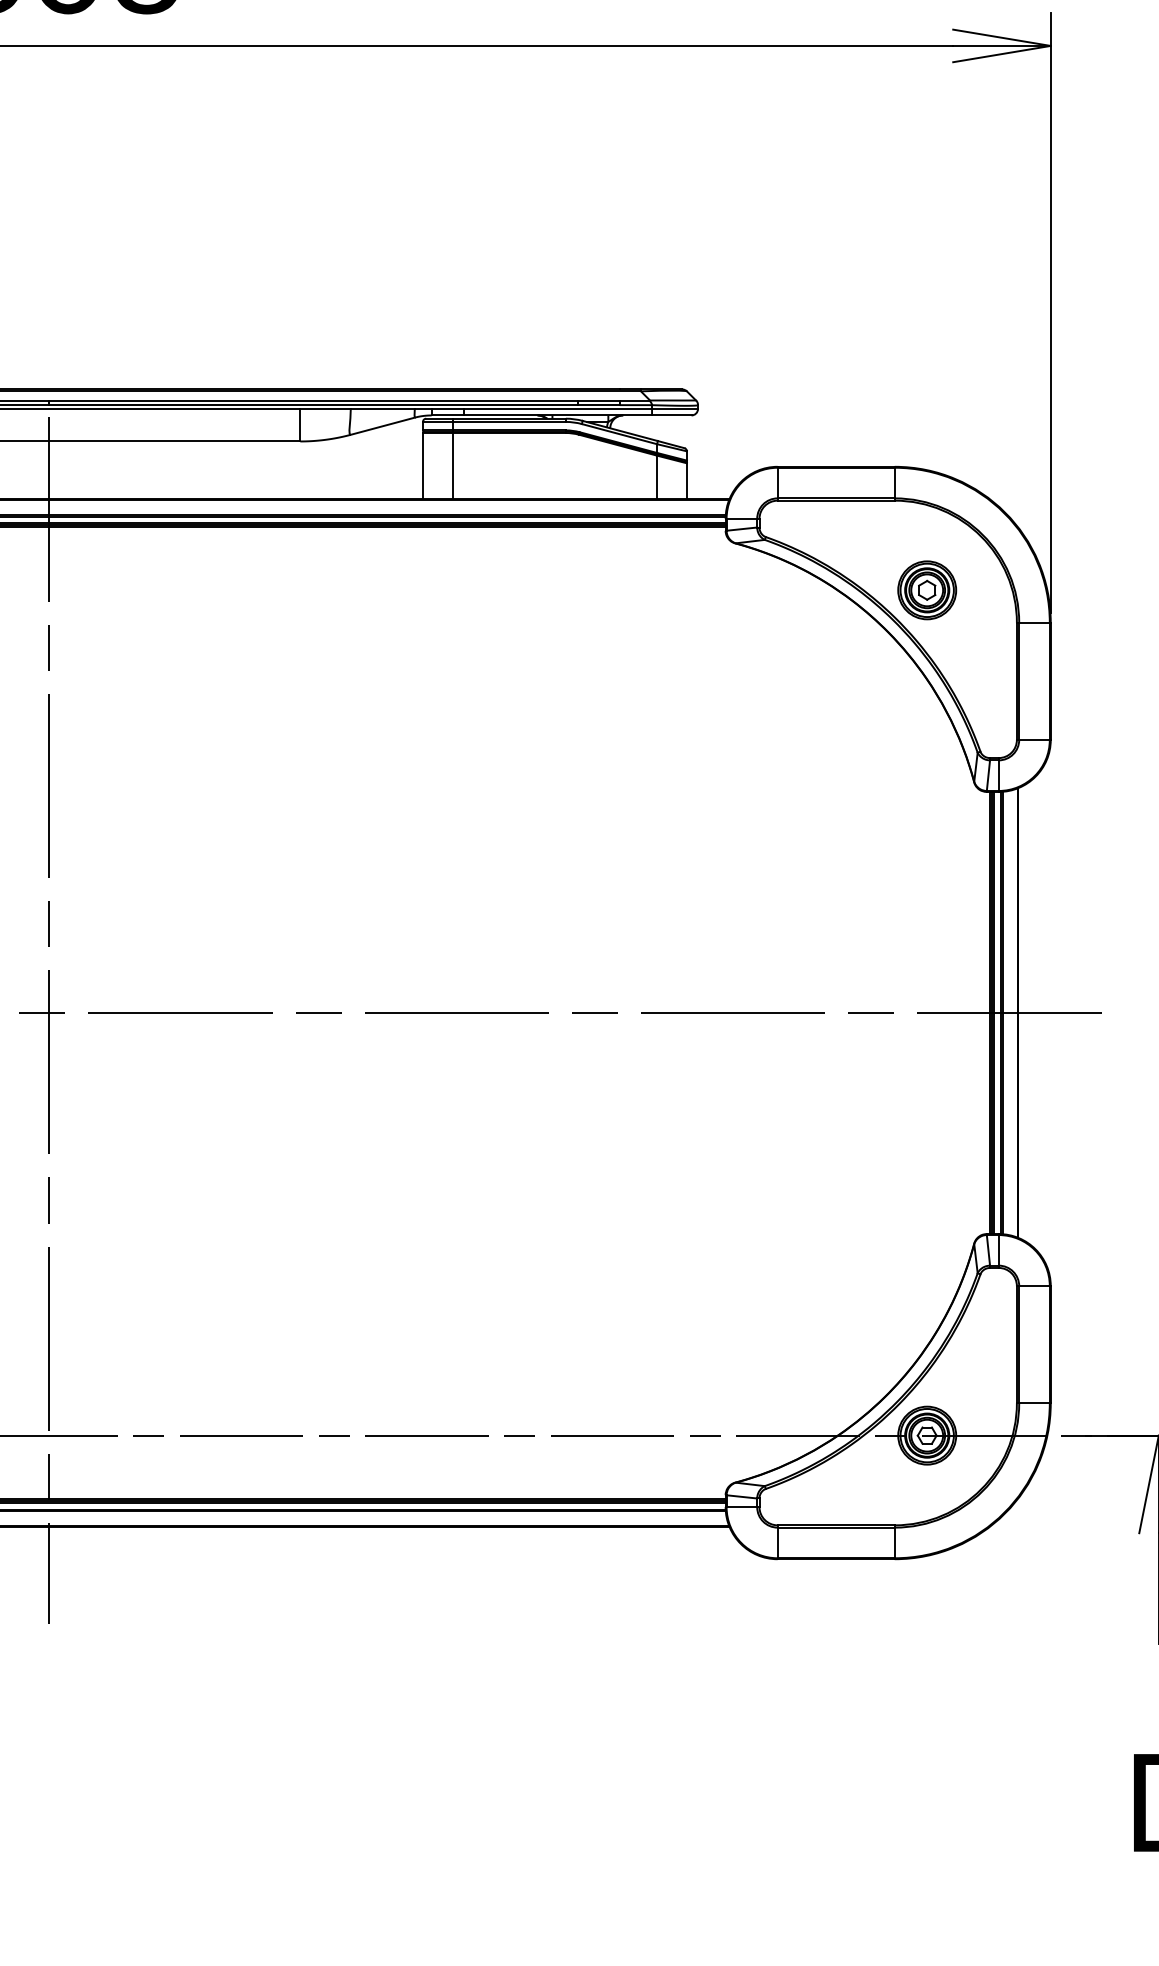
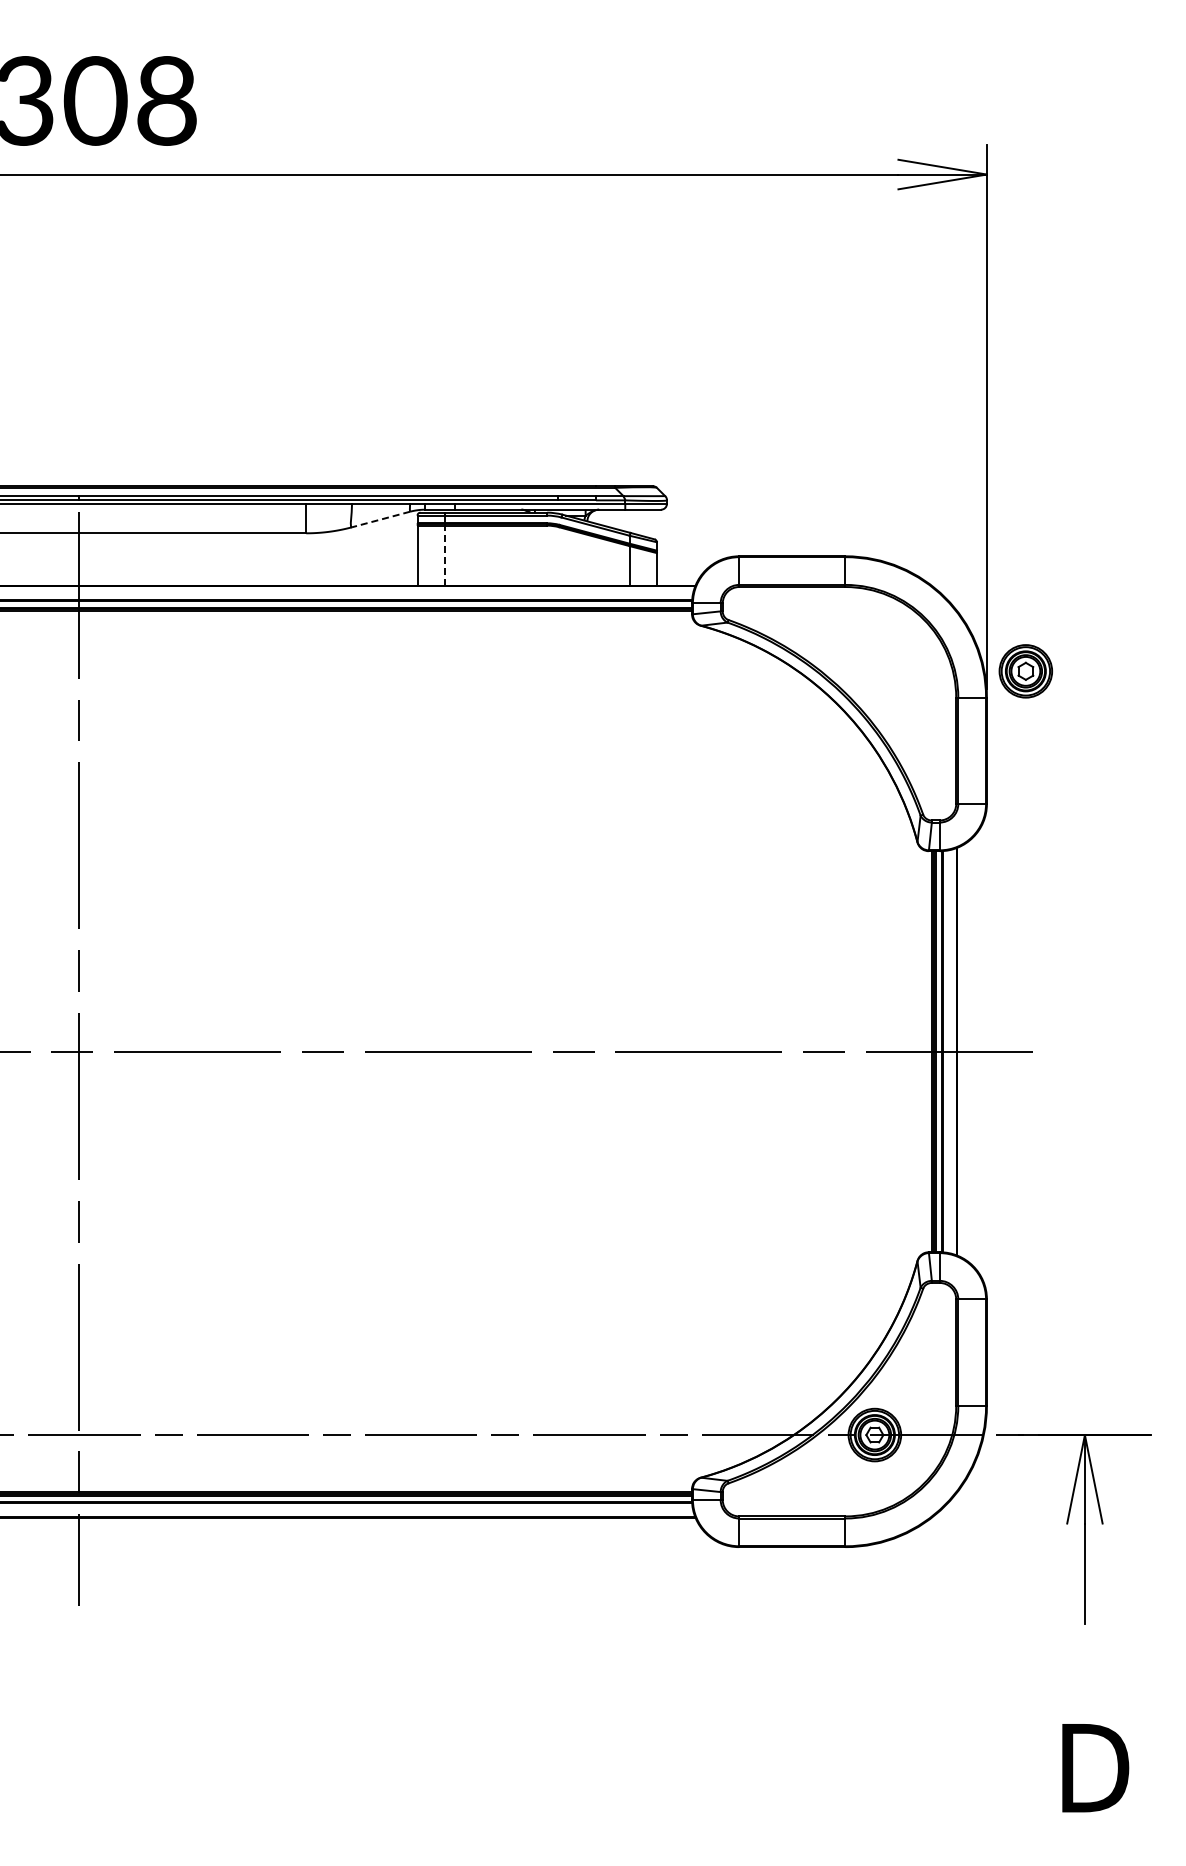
line: (382, 426) -> (380, 519), solid -> dashed
line: (452, 465) -> (444, 555), solid -> dashed
part: (926, 590) -> (1025, 671), moved

